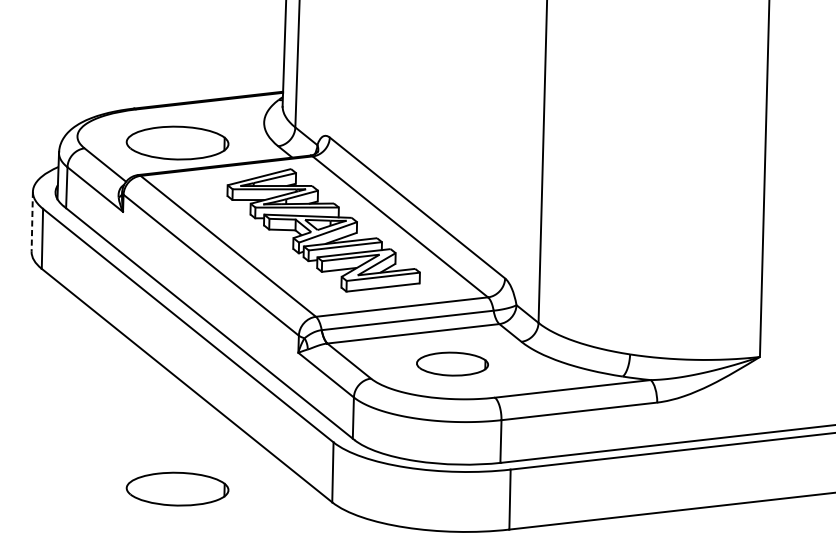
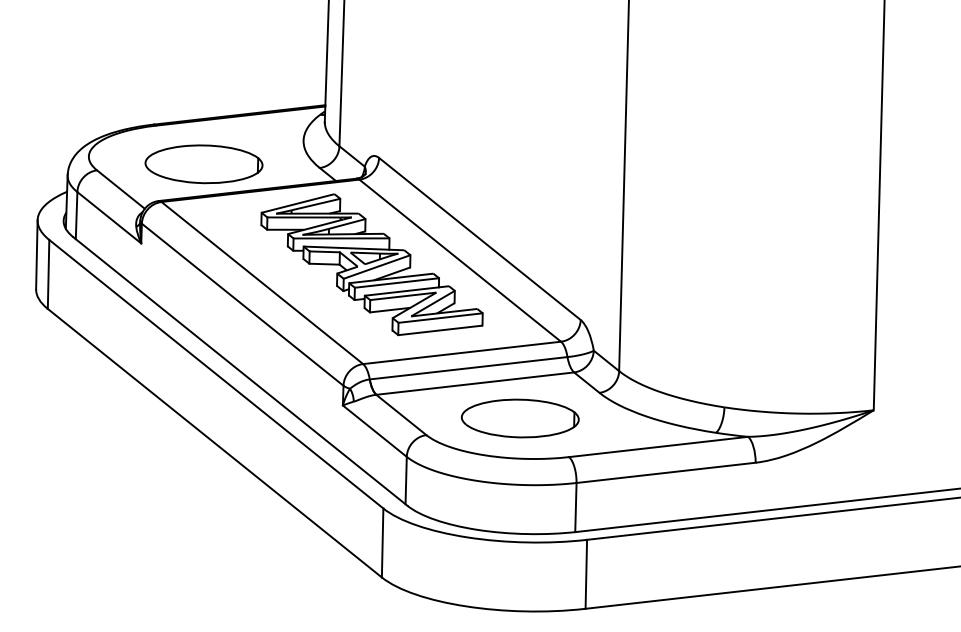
line: (31, 222) -> (36, 255), dashed -> solid
part: (451, 364) -> (519, 418), size x1.43
part: (177, 489) -> (203, 562), removed

